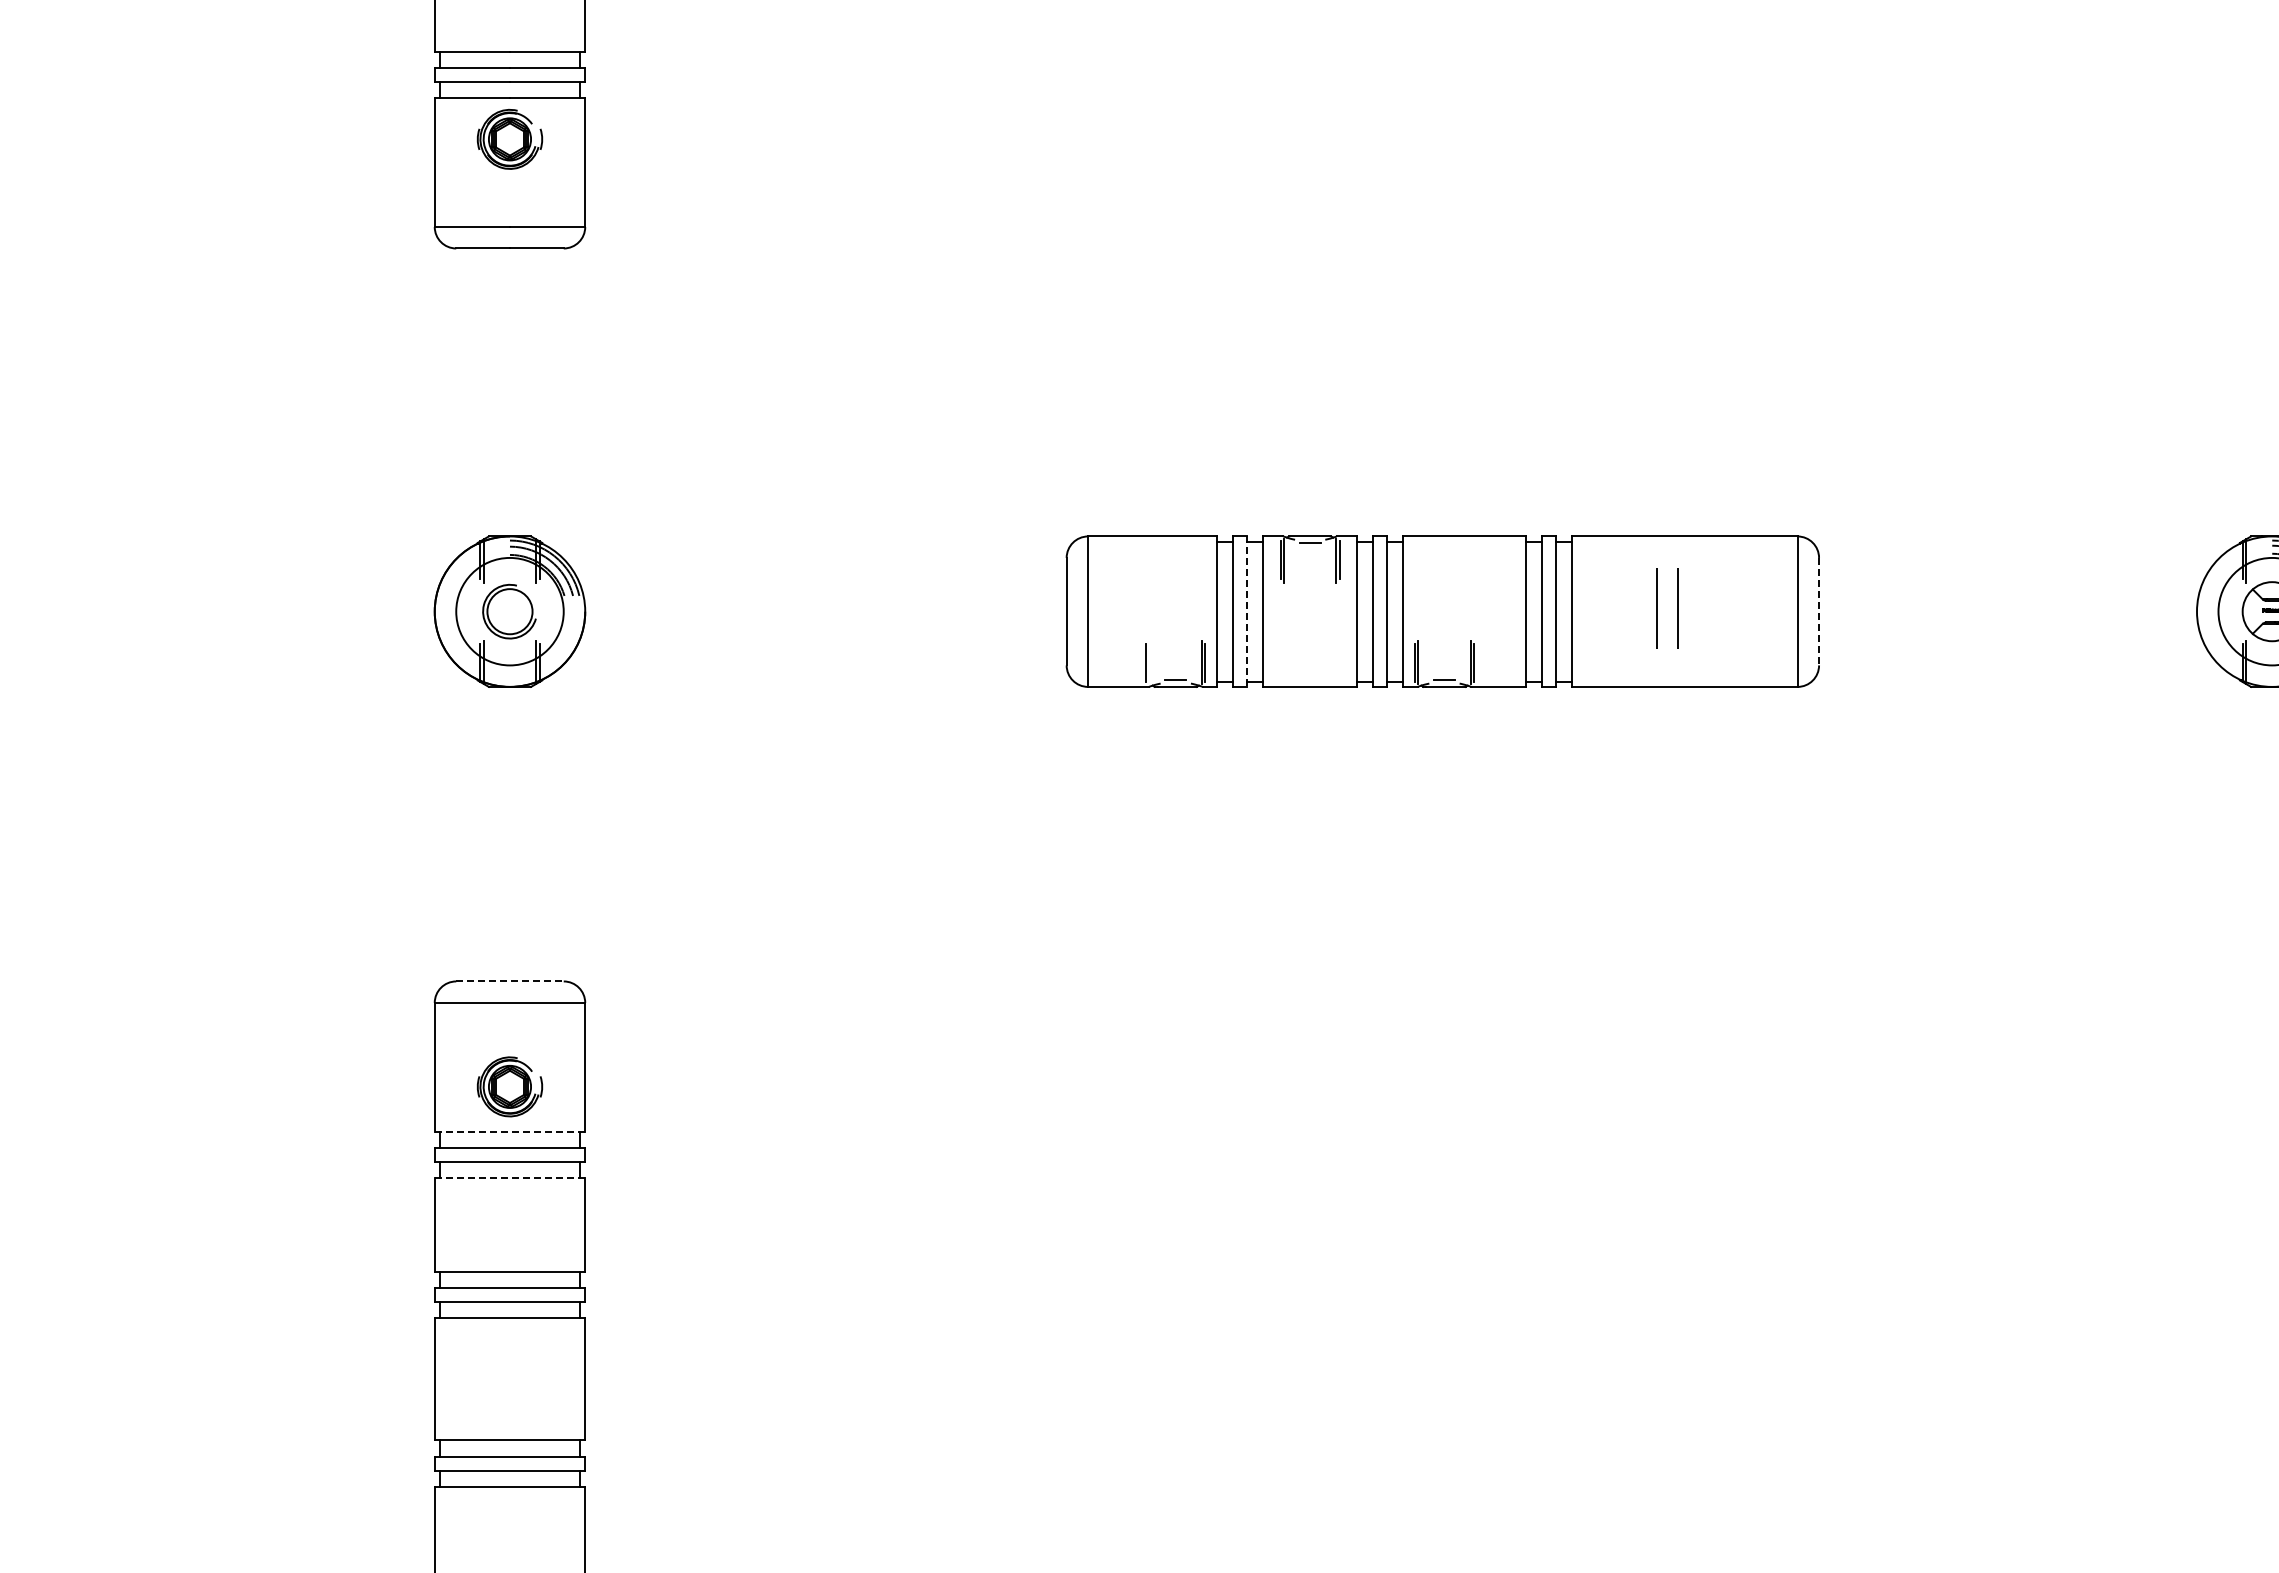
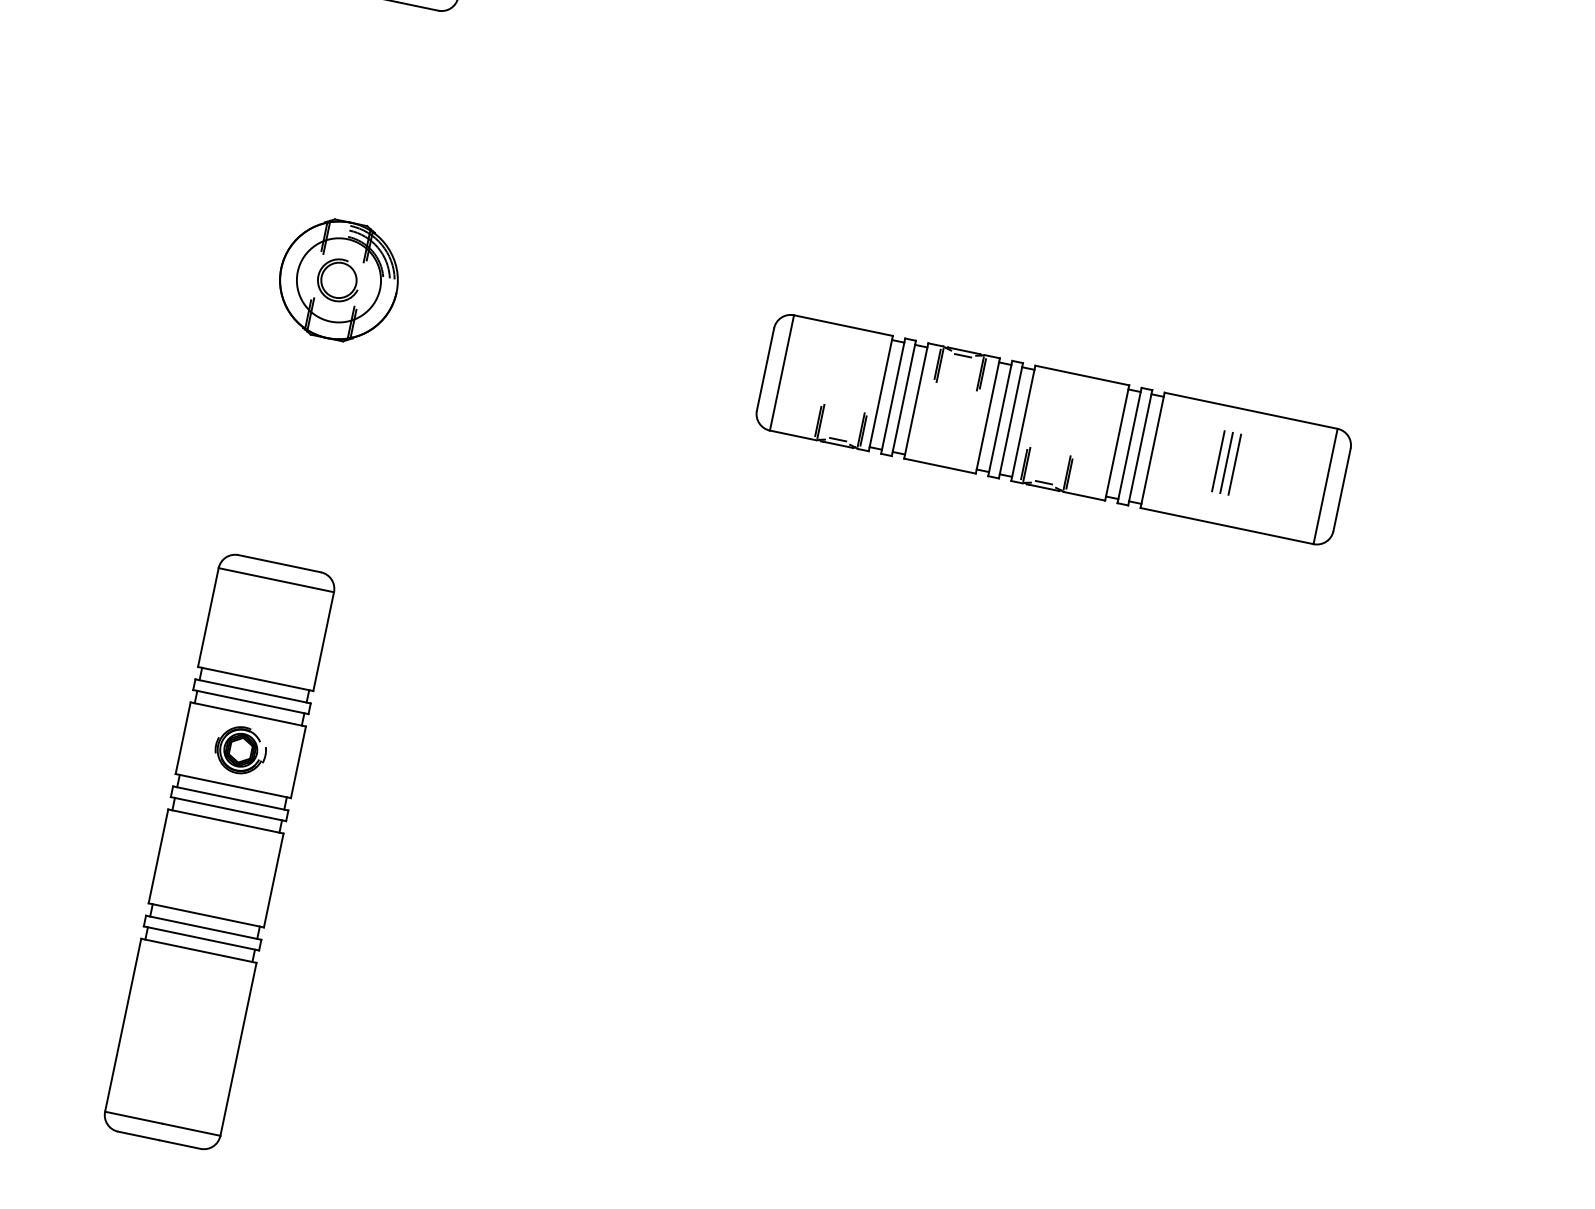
line: (1667, 607) -> (1226, 462), added
line: (1819, 611) -> (1342, 489), dashed -> solid
line: (1247, 612) -> (903, 399), dashed -> solid
line: (1149, 661) -> (821, 420), added
line: (510, 981) -> (280, 563), dashed -> solid
part: (509, 1086) -> (240, 749), moved
line: (509, 1131) -> (255, 678), dashed -> solid
line: (509, 1178) -> (247, 714), dashed -> solid

